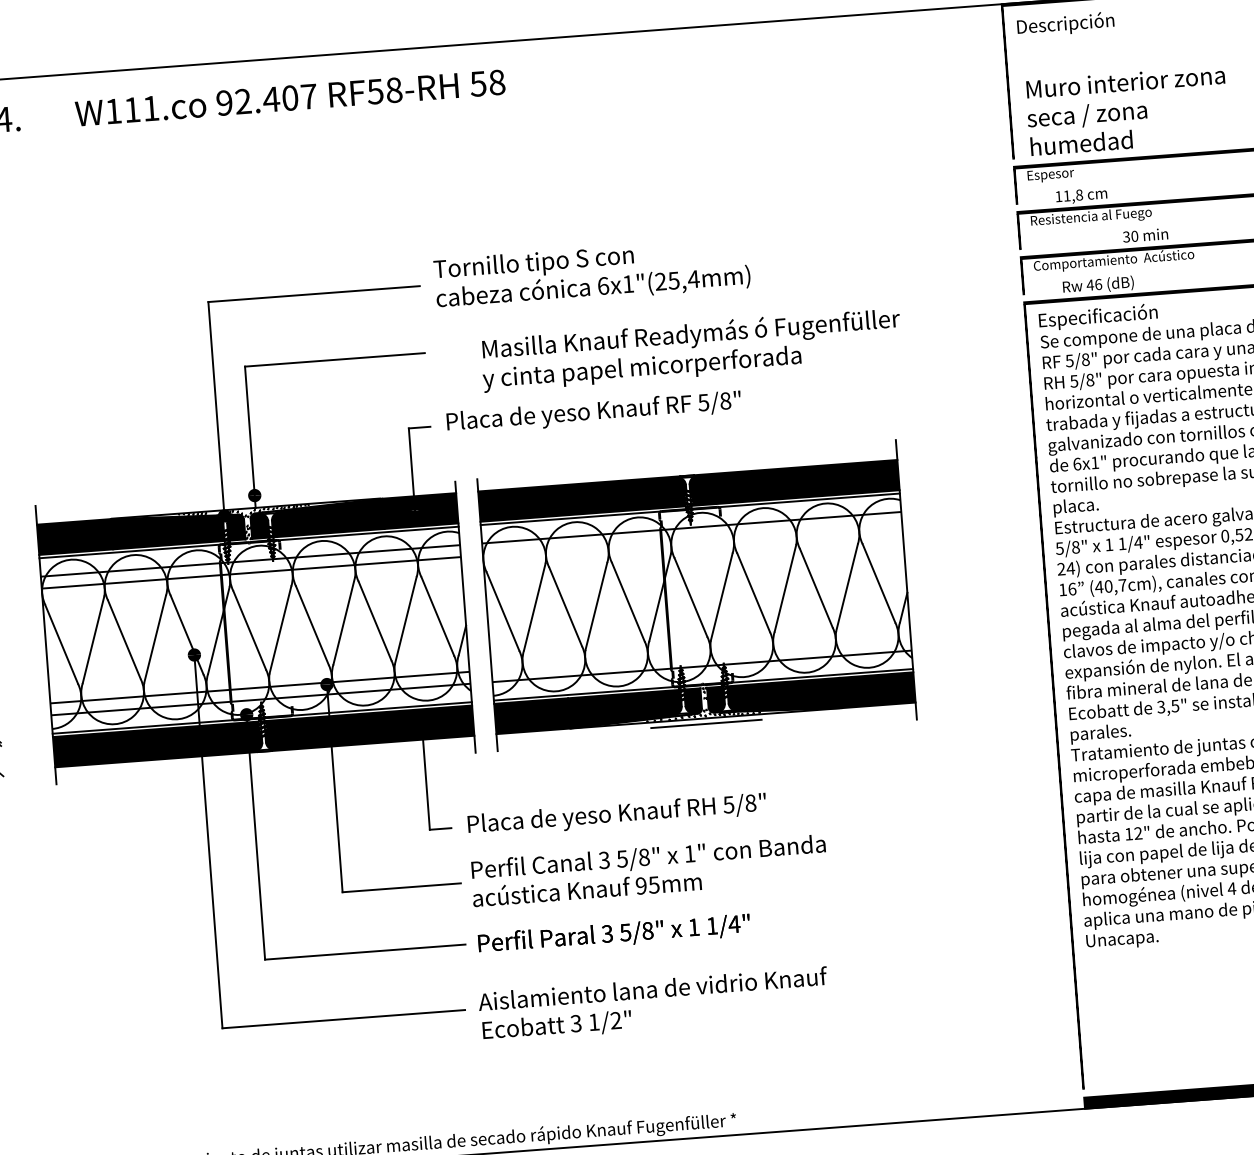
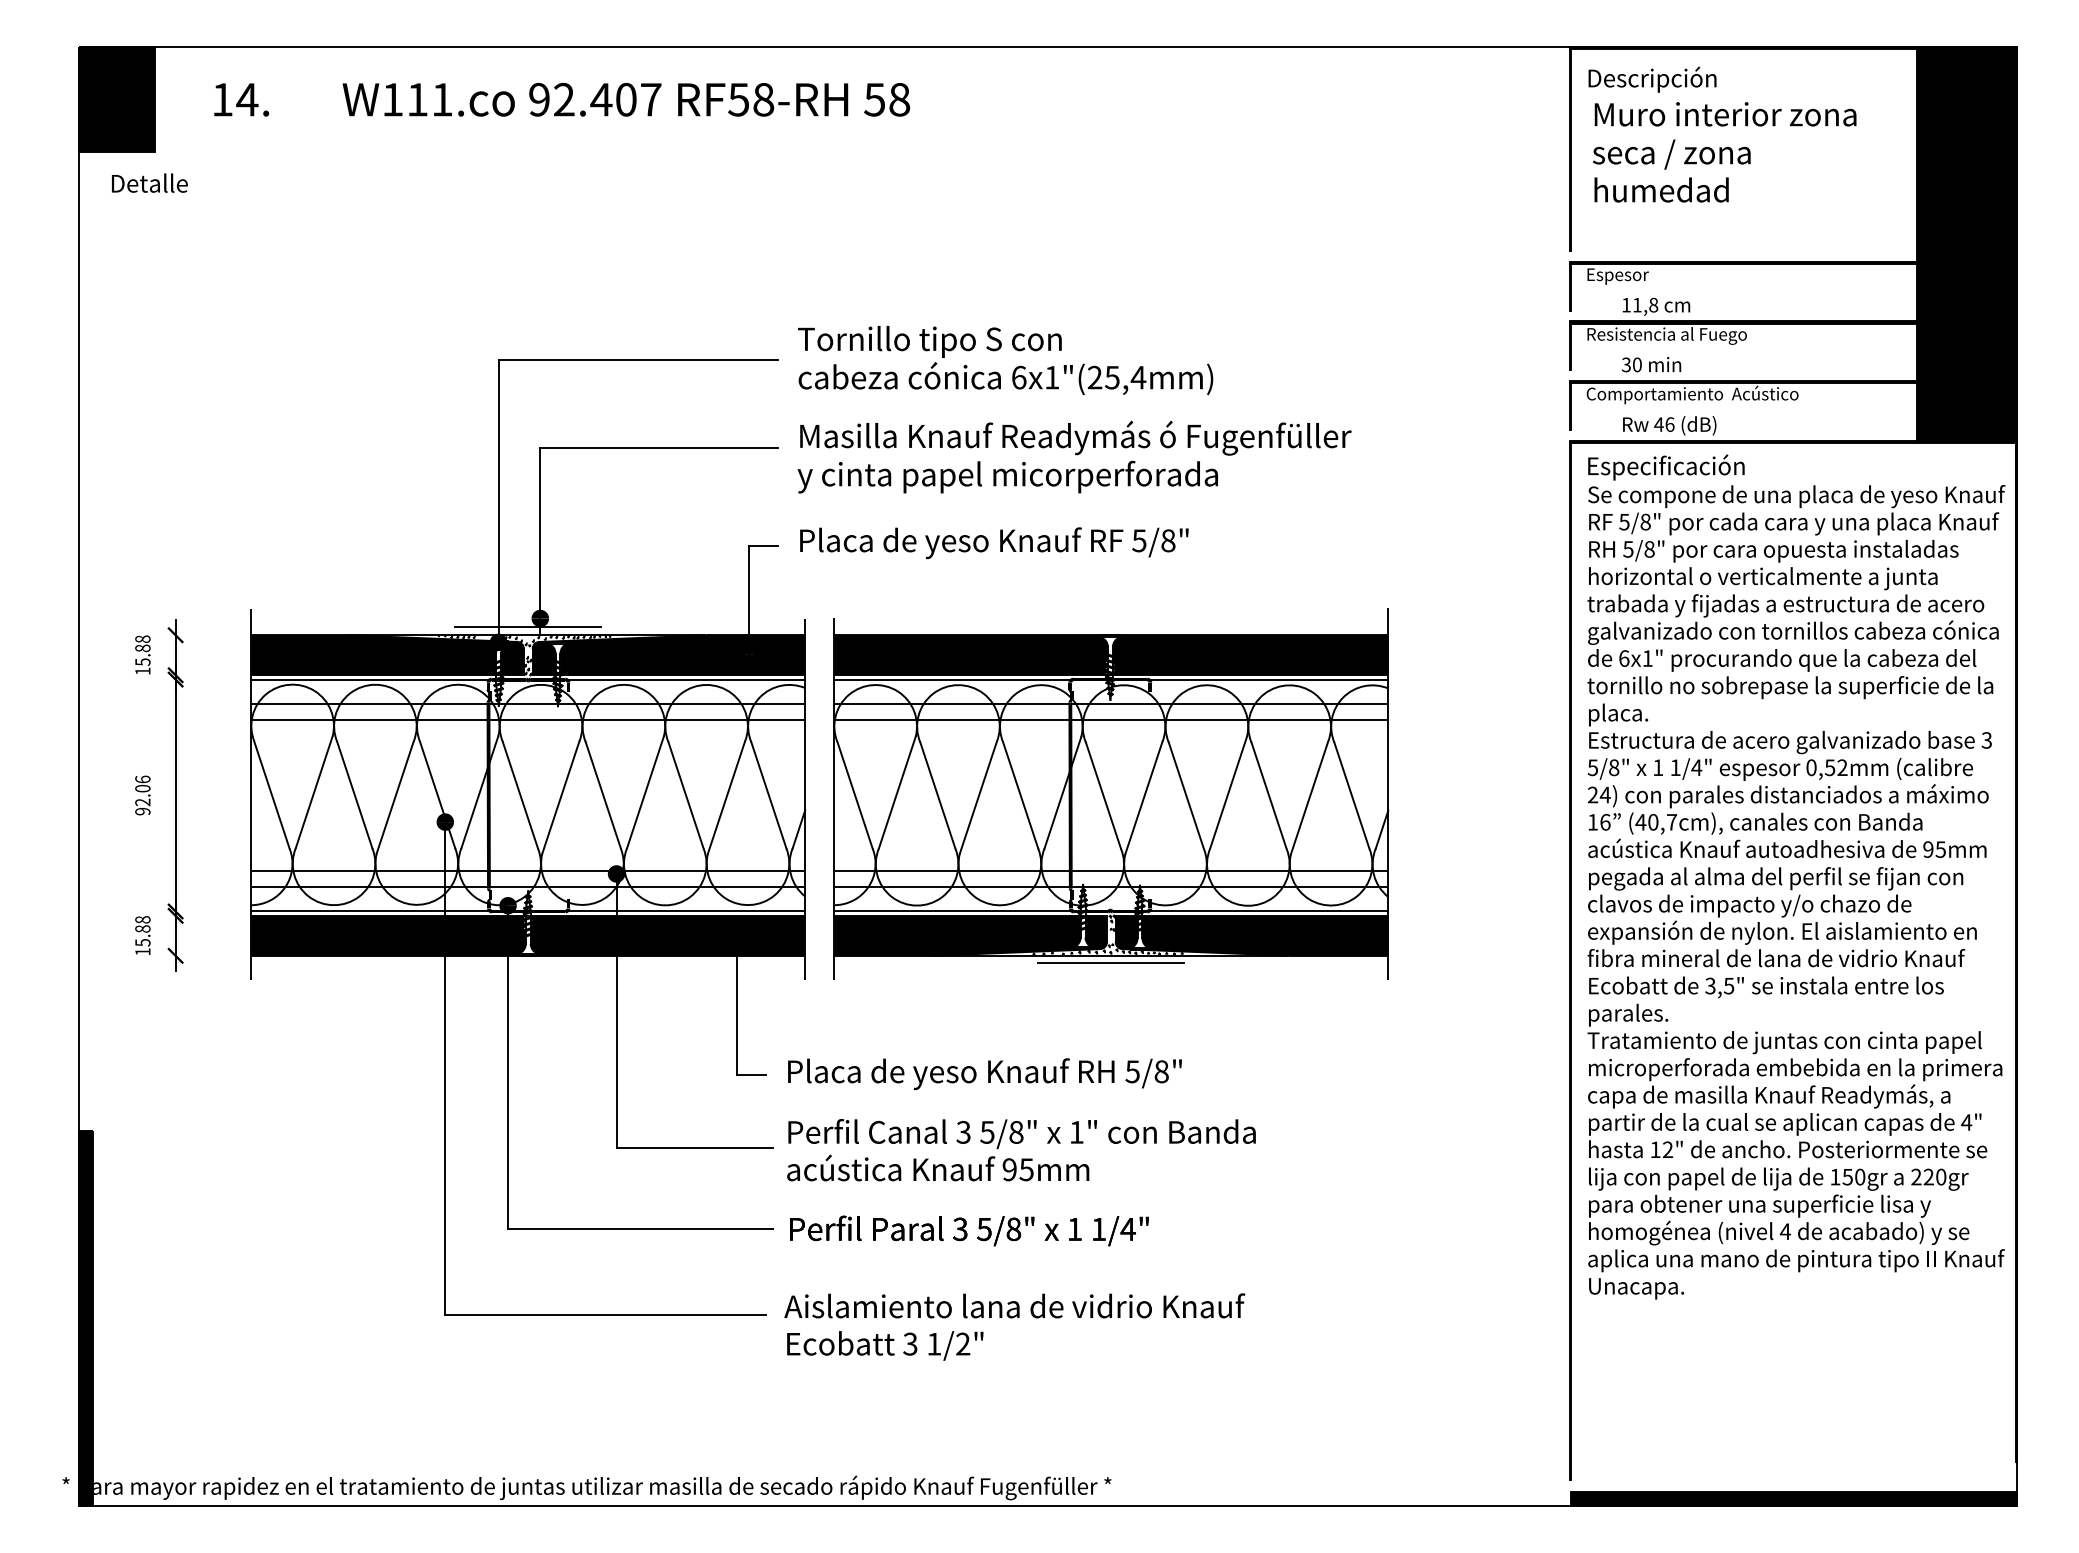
text: (1127, 111) -> (1724, 152), moved
text: (1145, 235) -> (1651, 364), moved
text: (691, 349) -> (1074, 456), moved
line: (246, 503) -> (528, 627), added
line: (692, 539) -> (1111, 719), added
line: (701, 654) -> (1111, 871), added

